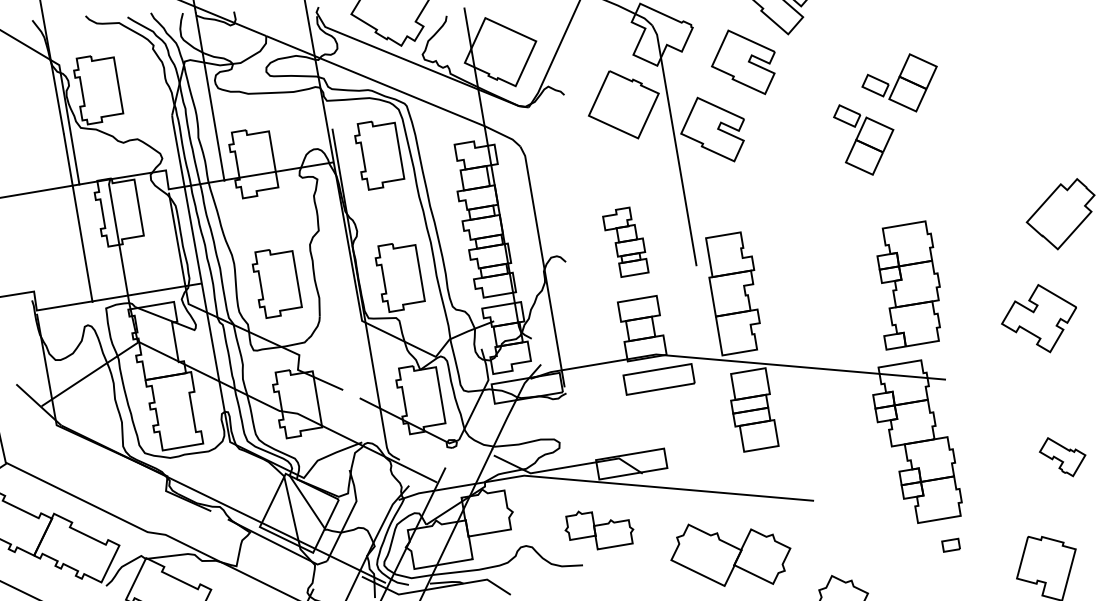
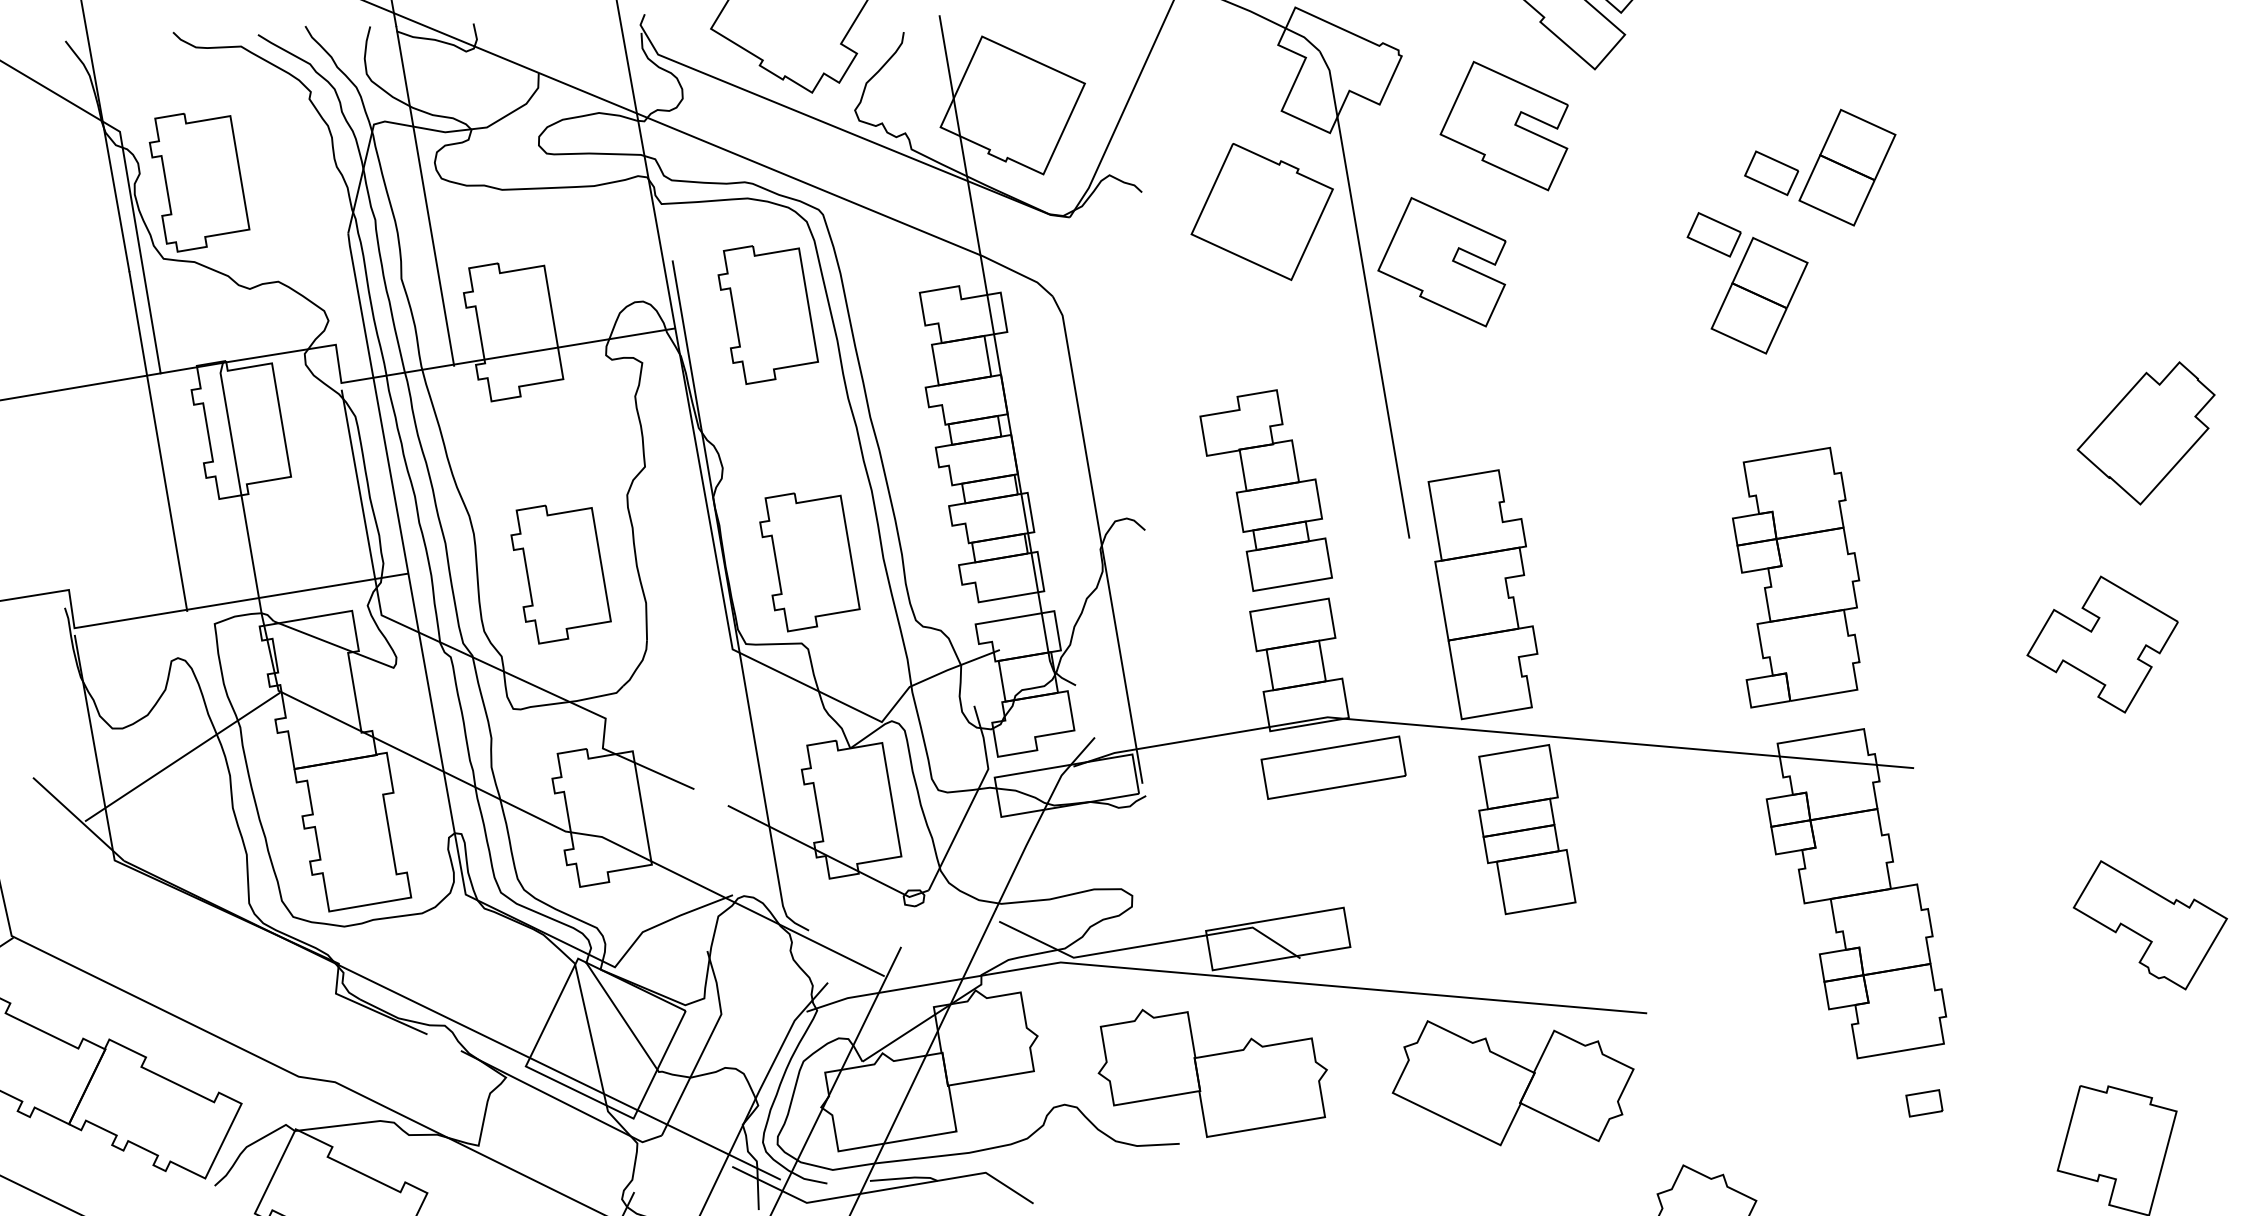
part: (625, 241) -> (1265, 488), size x1.43
part: (908, 285) -> (1795, 577), moved
part: (1062, 456) -> (2149, 923), size x1.67
part: (599, 530) -> (1212, 1073), size x1.67
part: (730, 554) -> (1512, 1081), moved

